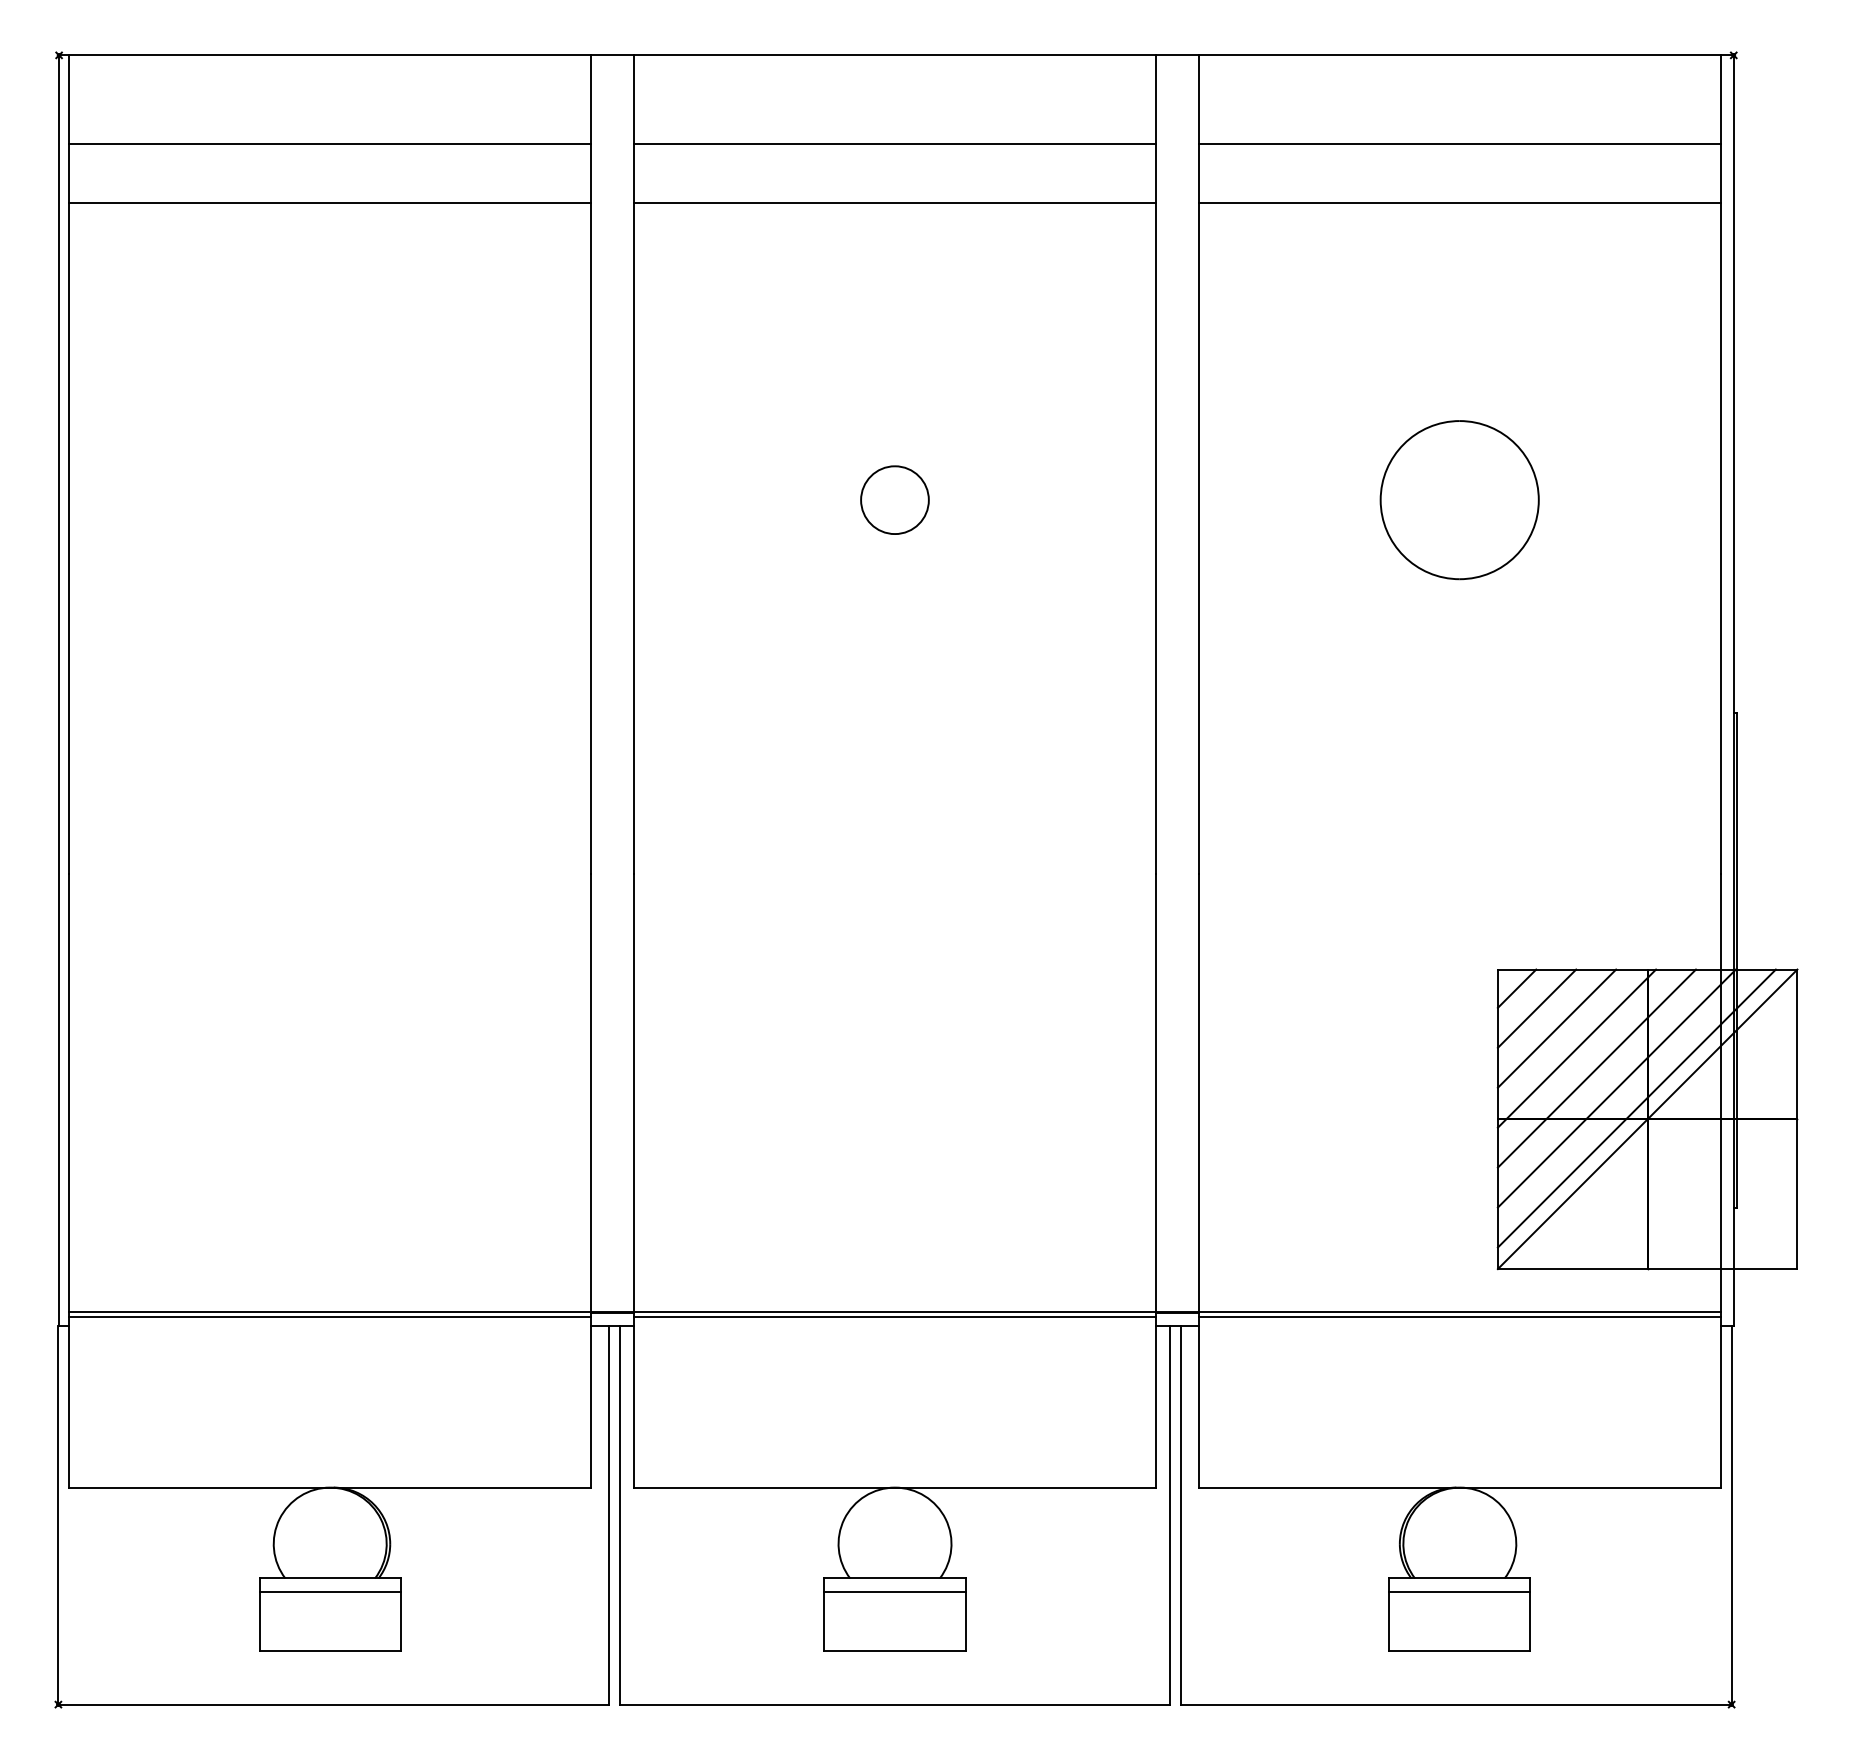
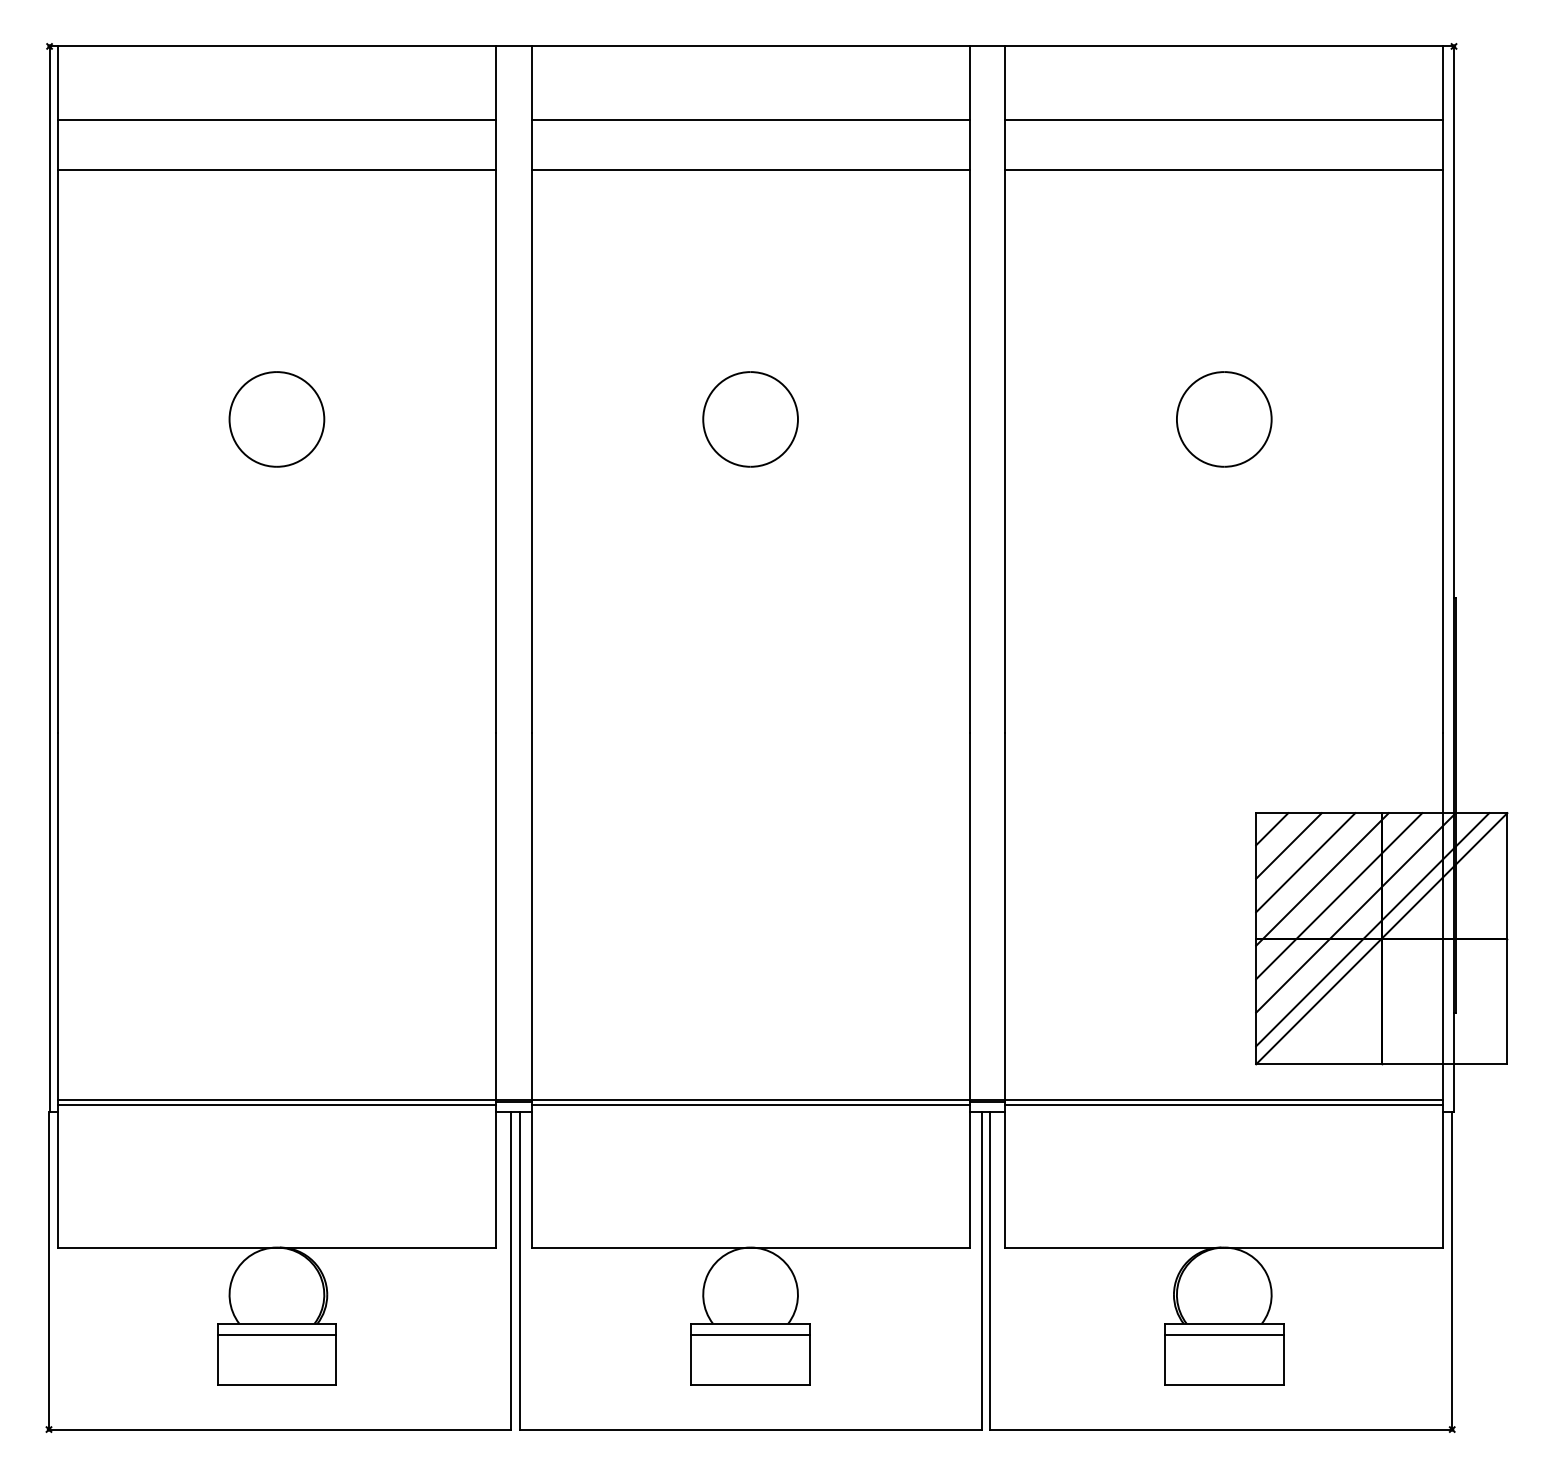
part: (329, 500) -> (276, 419), added
part: (894, 500) -> (750, 419), size x1.67
part: (1460, 500) -> (1224, 419), size x0.71

